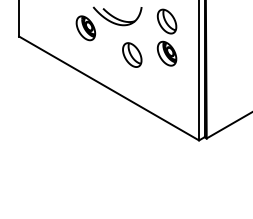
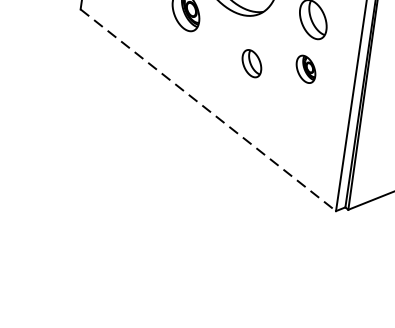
part: (166, 53) -> (305, 68), size x0.7
part: (132, 54) -> (252, 62), size x0.7
line: (109, 88) -> (208, 110), solid -> dashed

